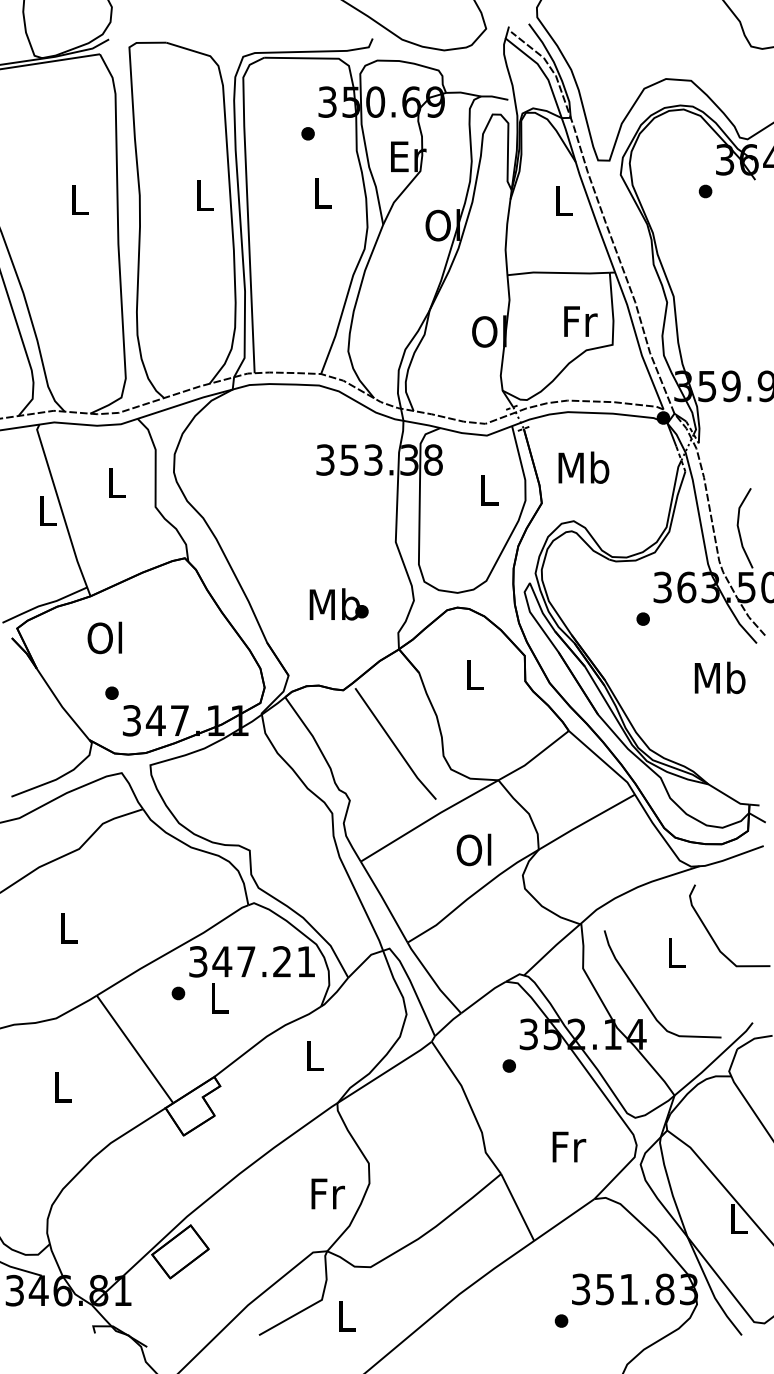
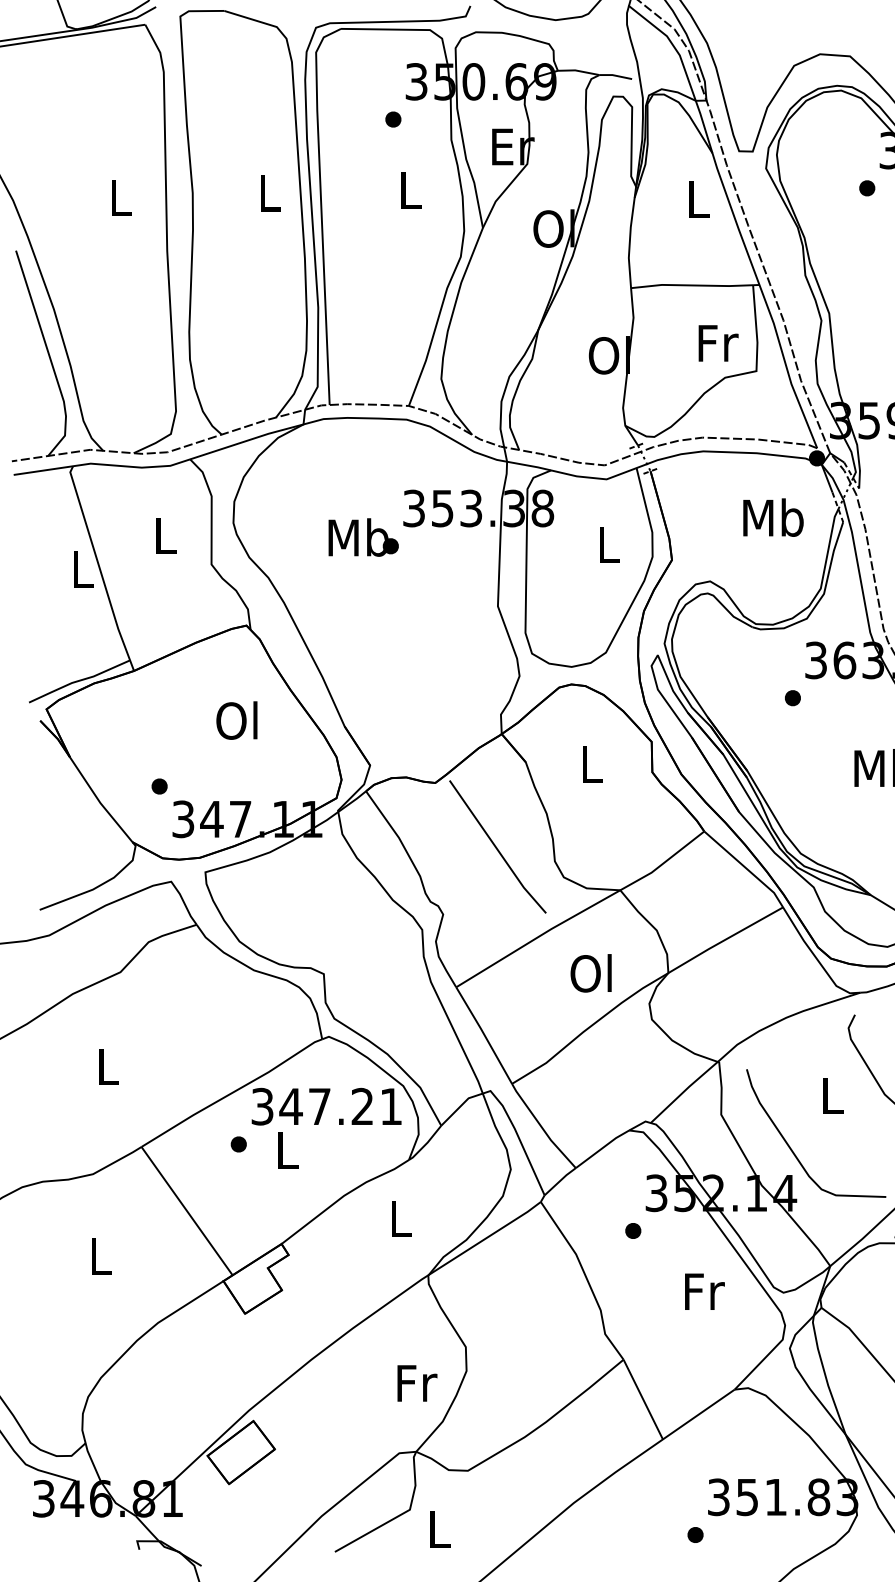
text: (583, 467) -> (772, 517), moved
text: (338, 604) -> (362, 537), moved
text: (104, 637) -> (236, 720), moved
text: (569, 1146) -> (705, 1291), moved

